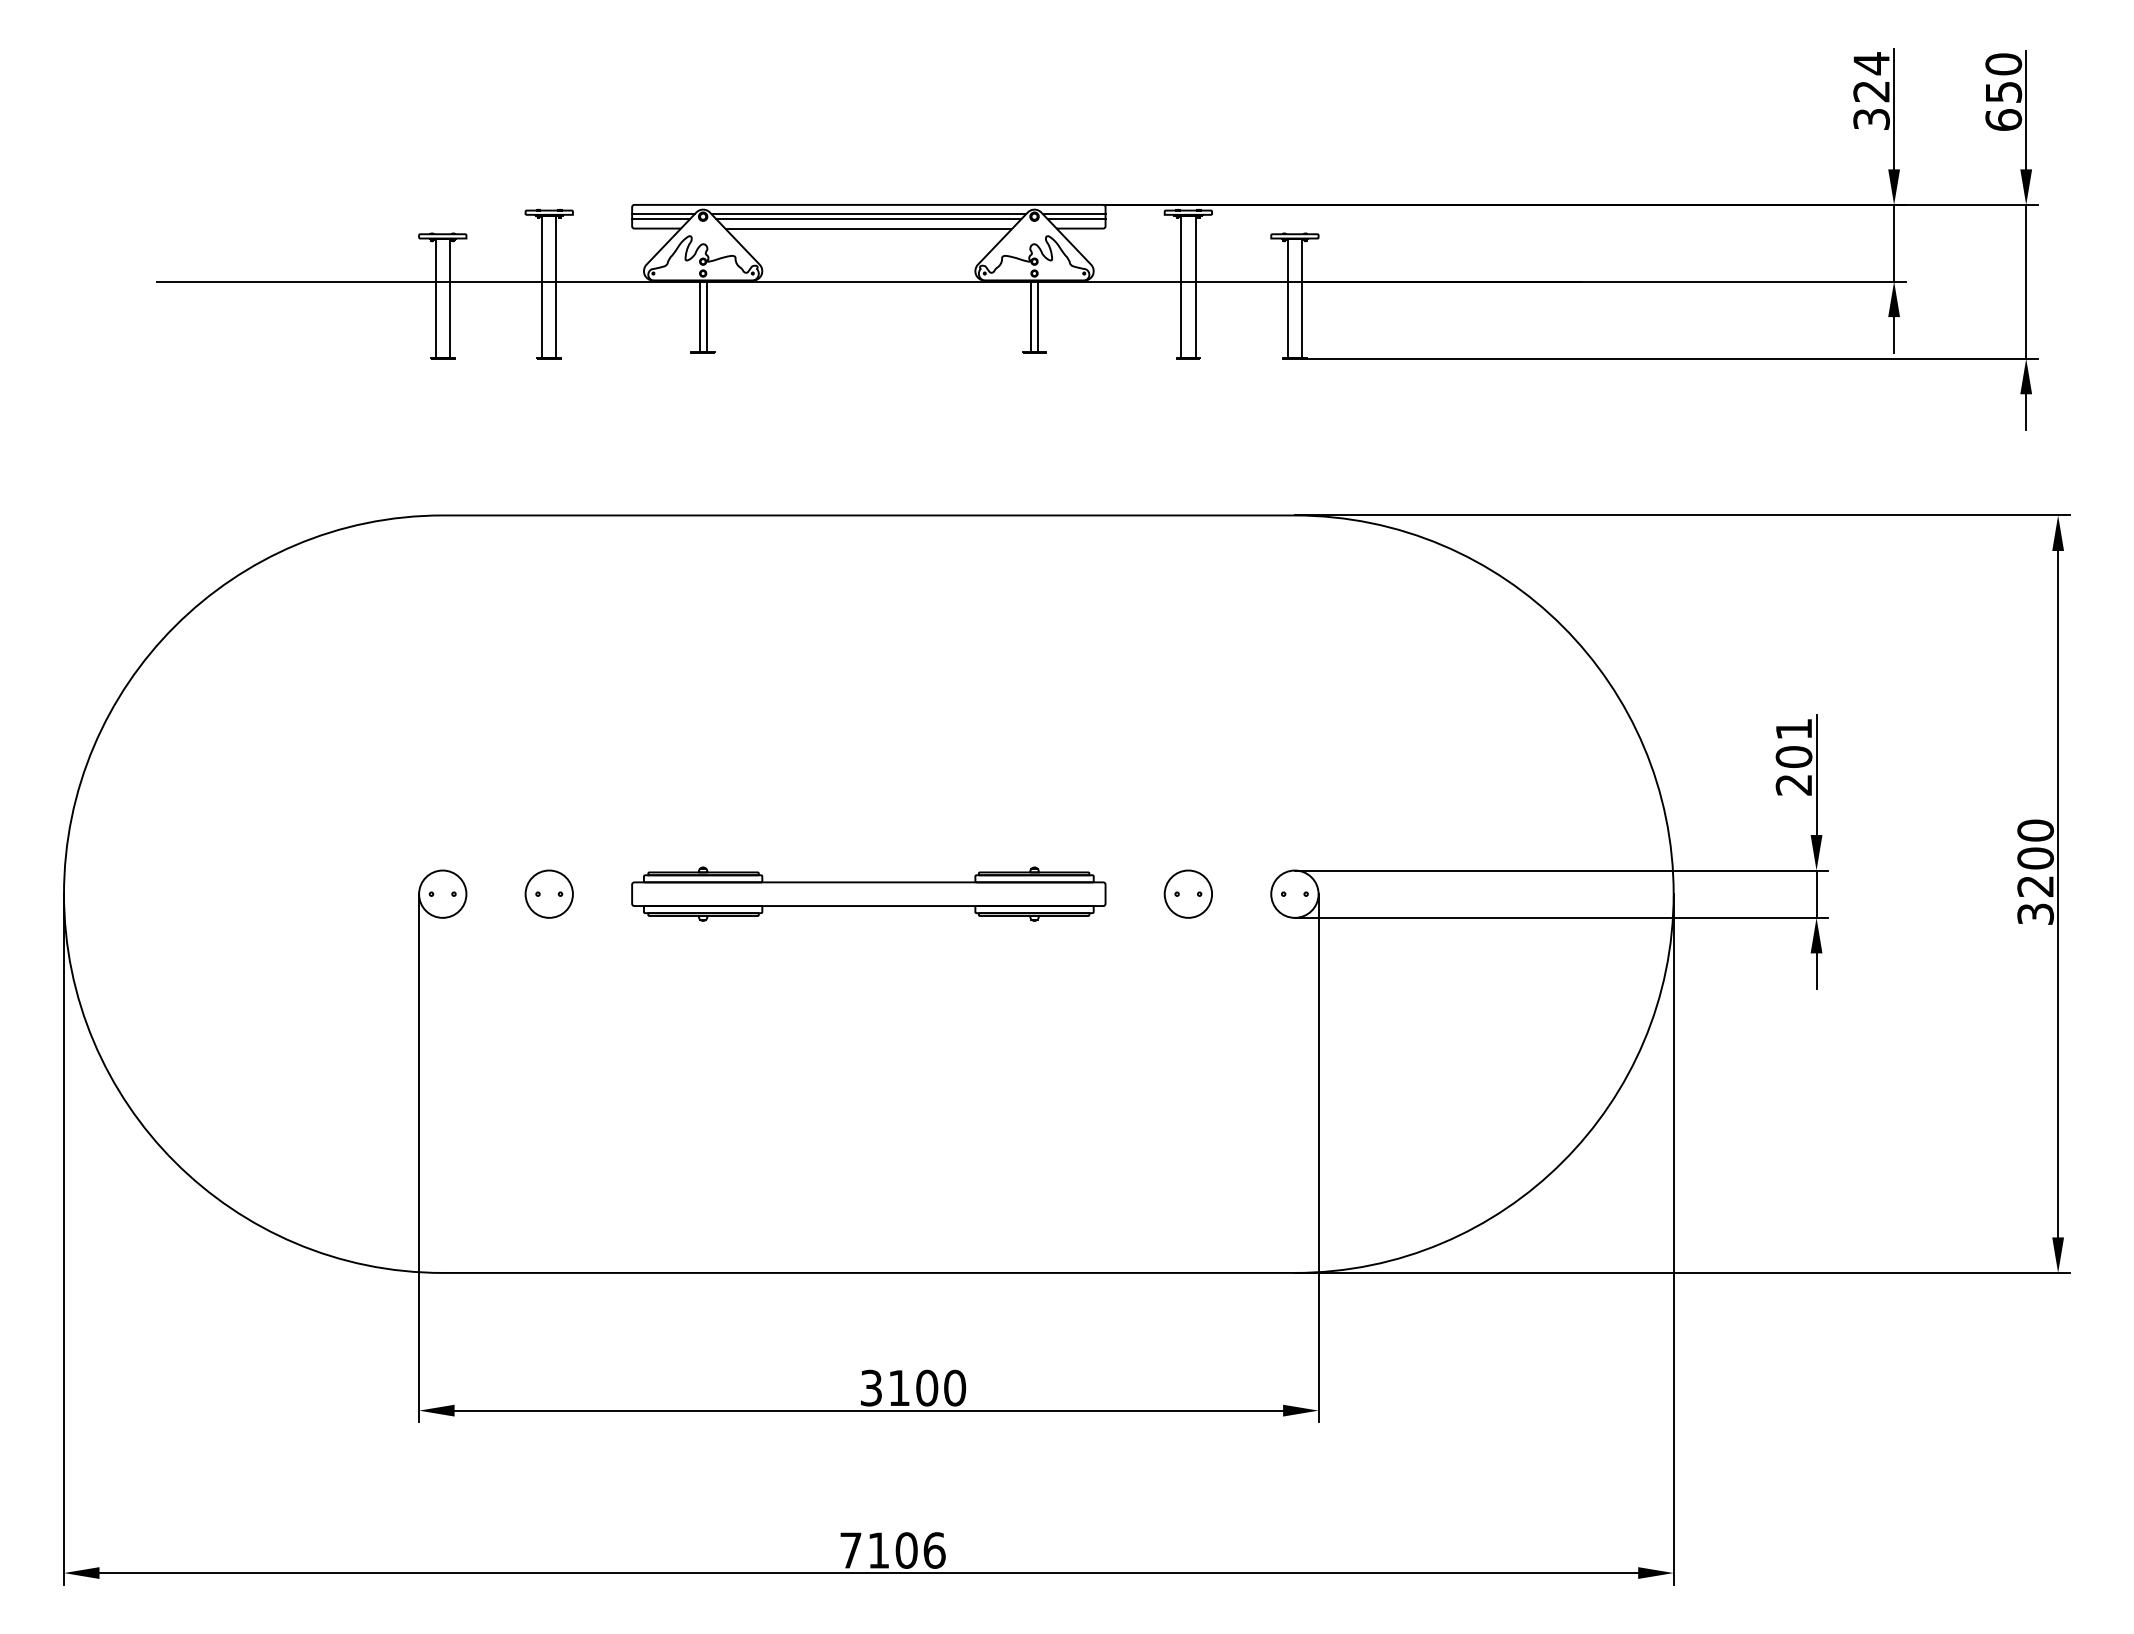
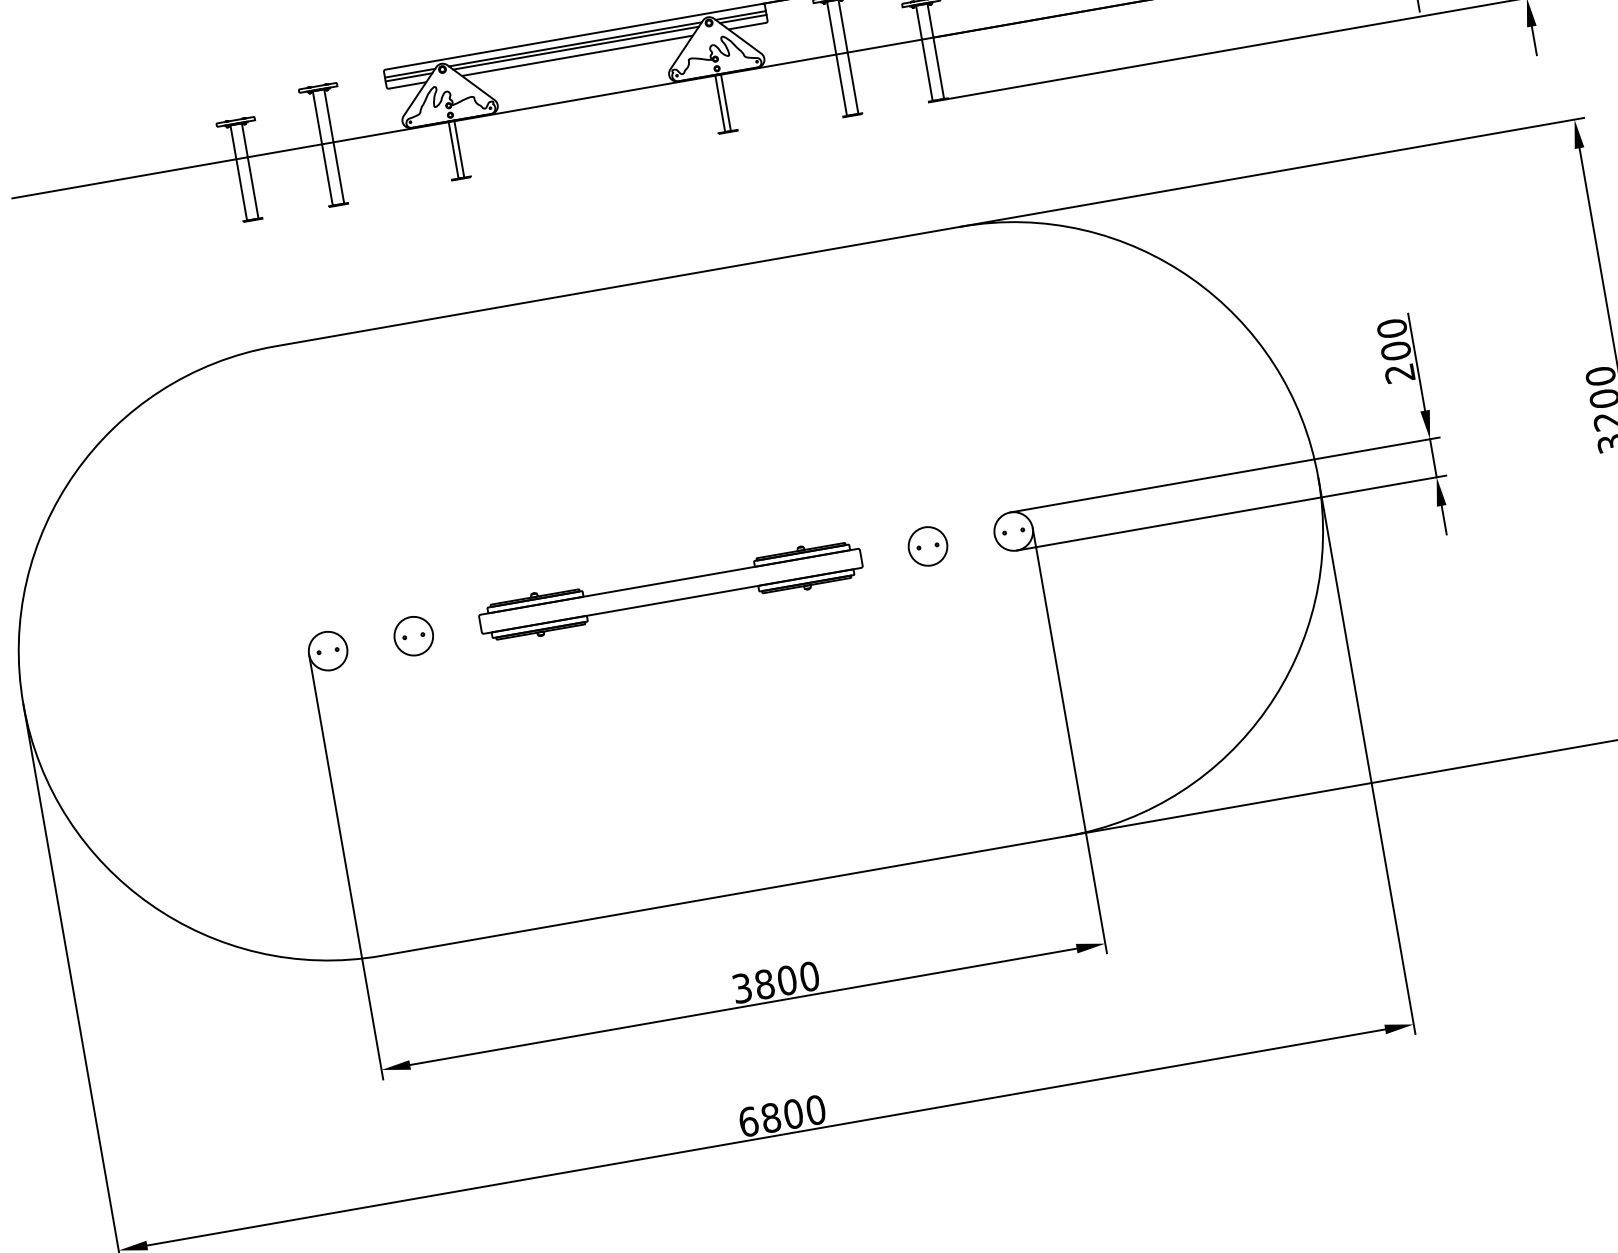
text: (1793, 729) -> (1391, 328), 201 -> 200
text: (899, 1387) -> (764, 983), 3100 -> 3800
text: (892, 1550) -> (782, 1116), 7106 -> 6800

